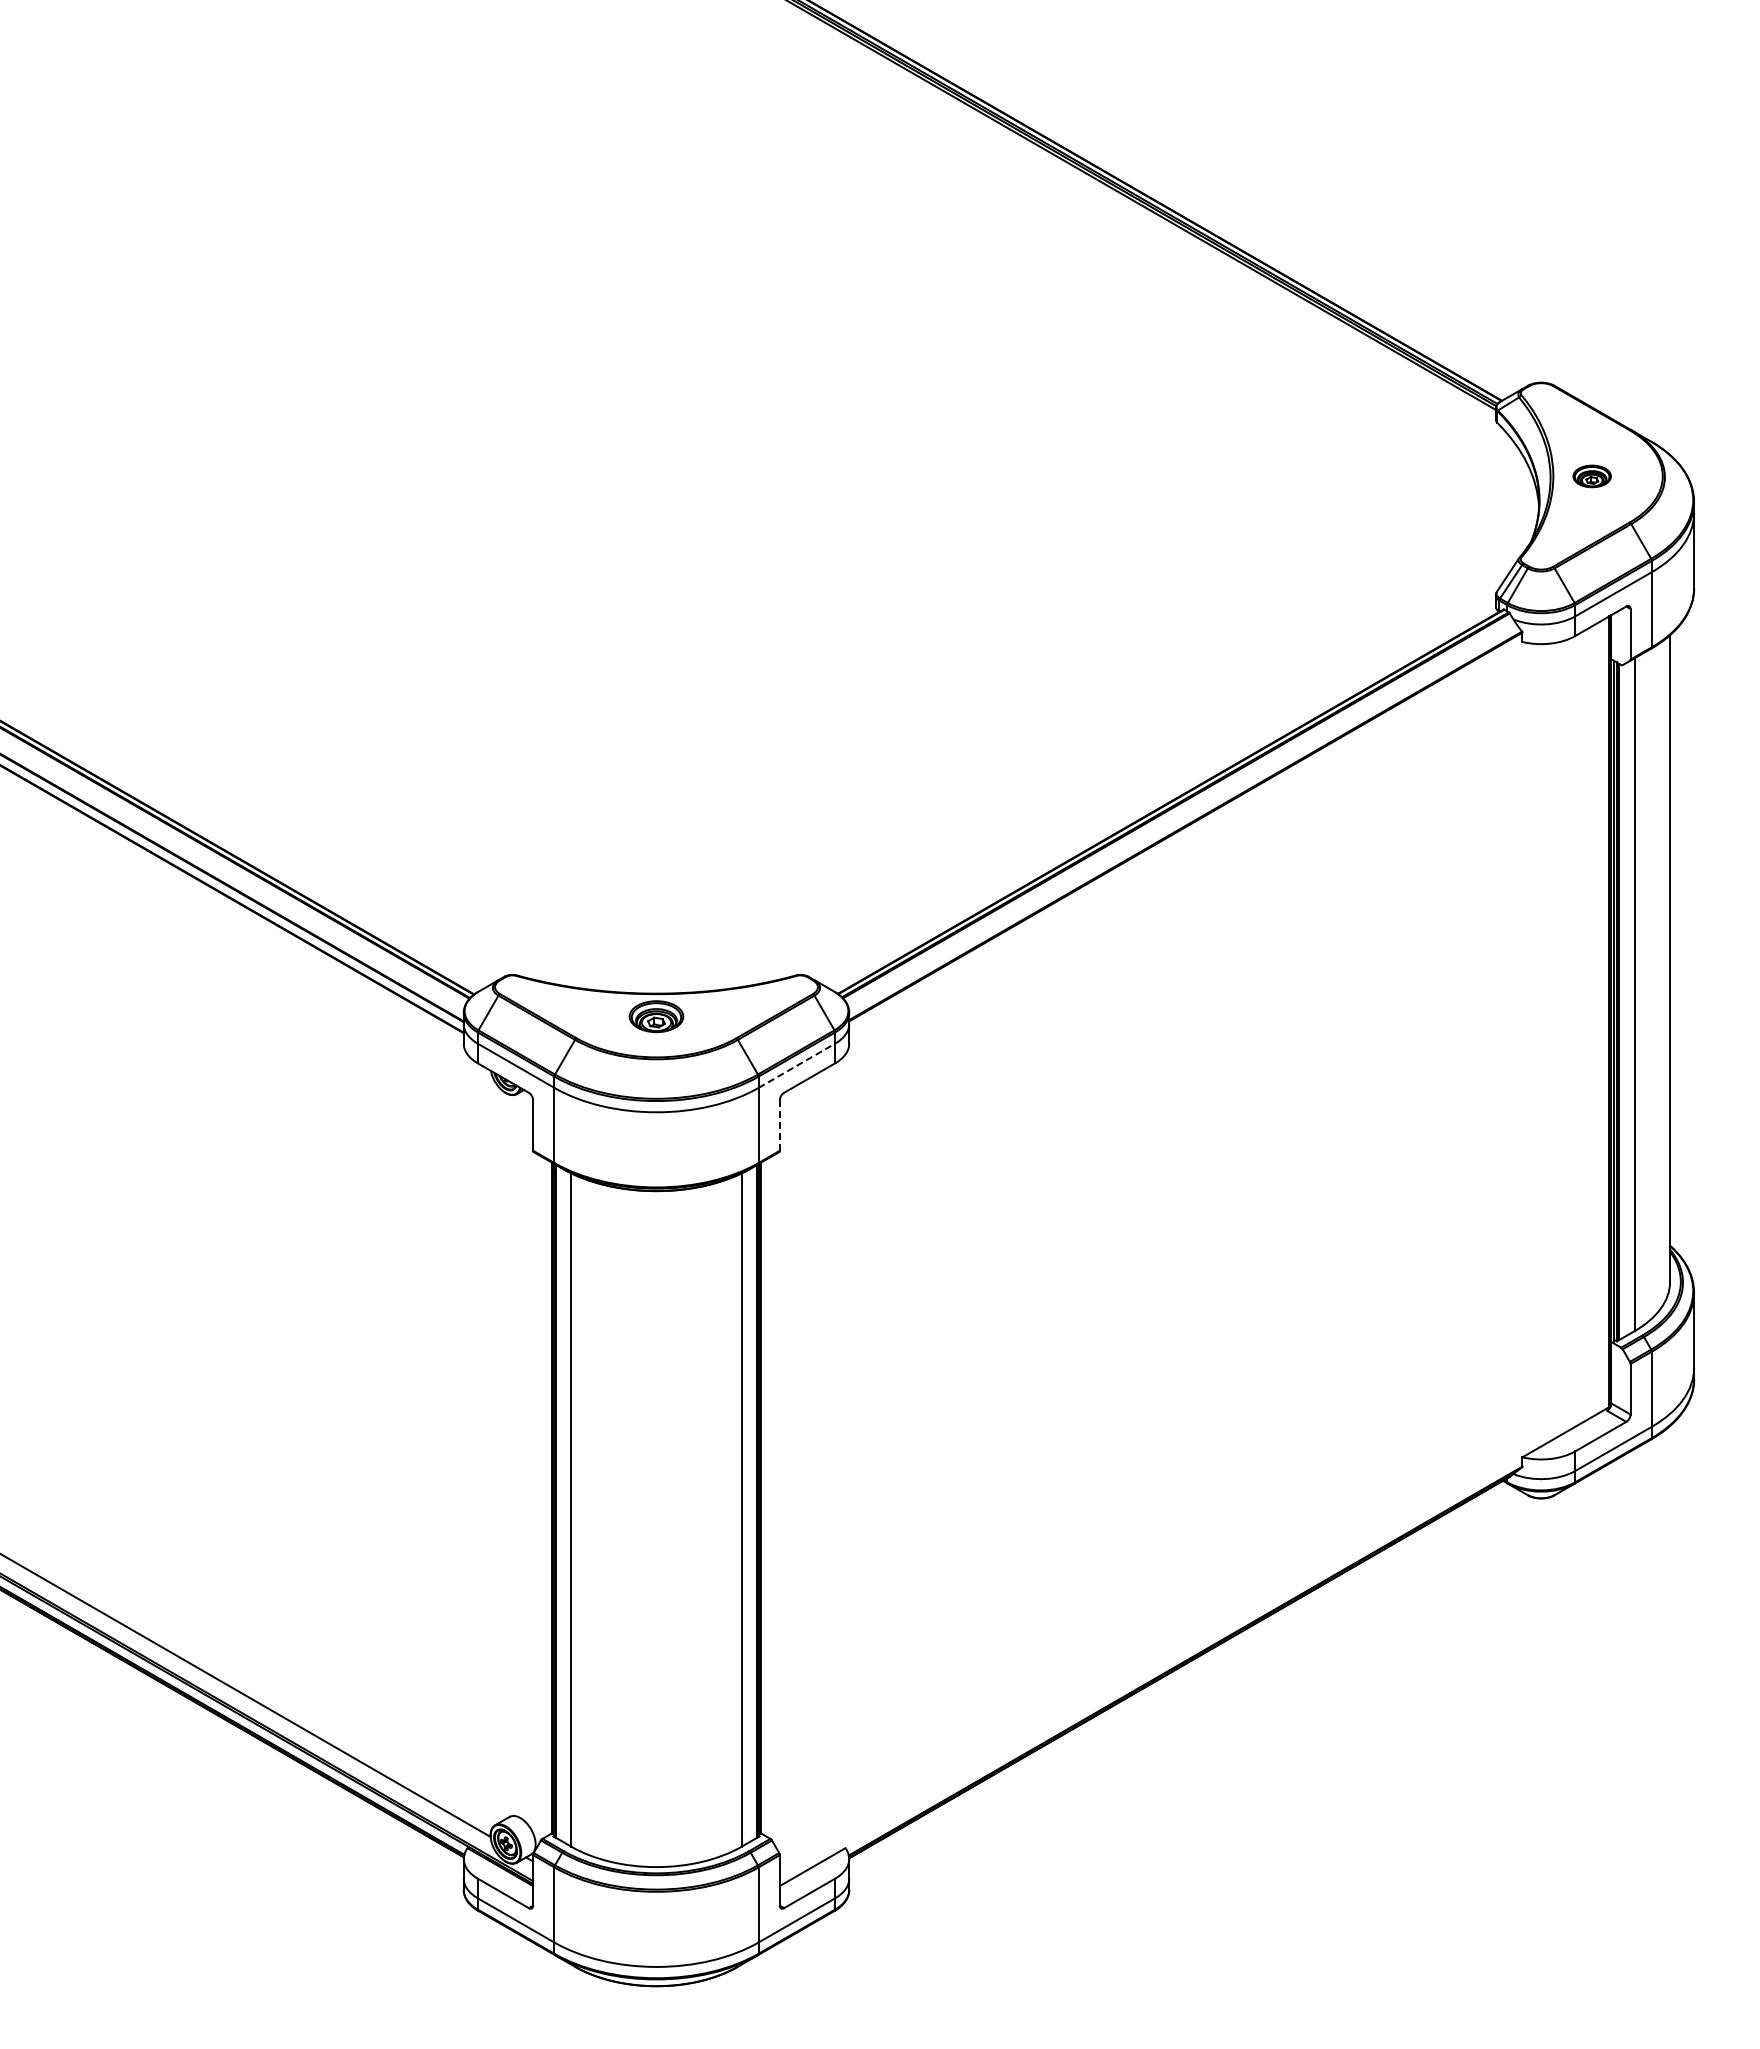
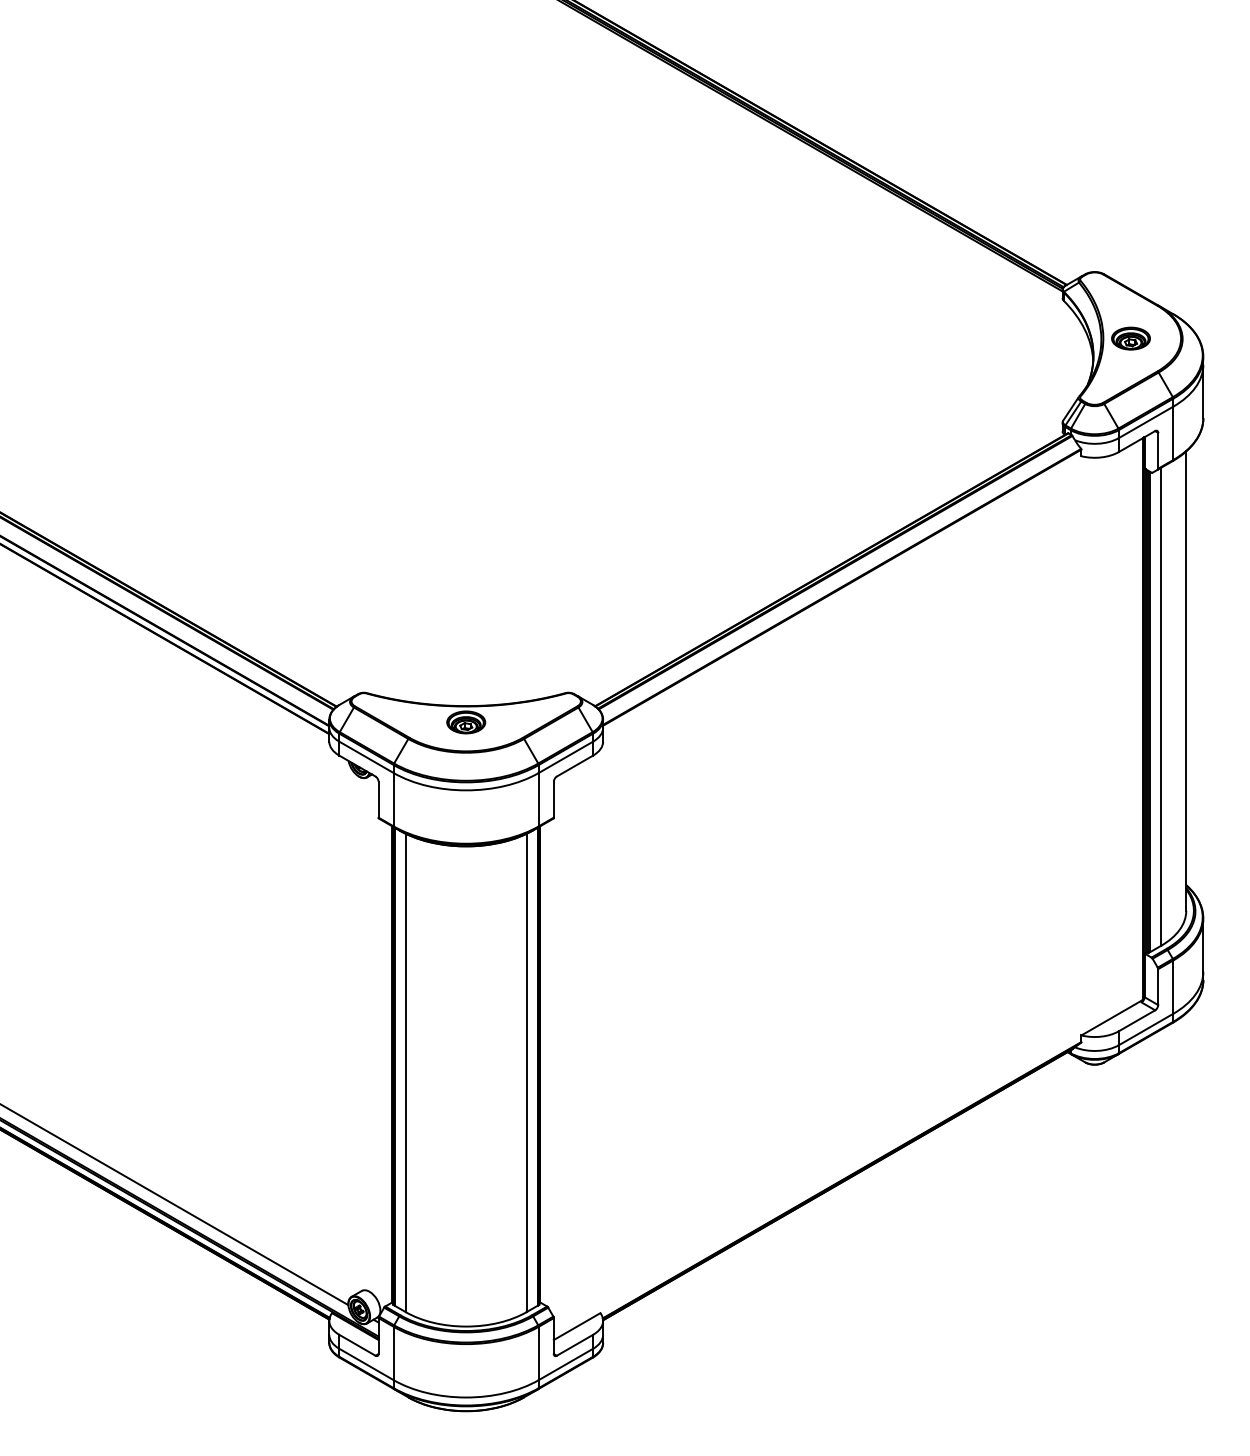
part: (1591, 476) -> (1130, 338), size x1.43
line: (797, 1065) -> (566, 757), dashed -> solid
line: (779, 1125) -> (553, 799), dashed -> solid

